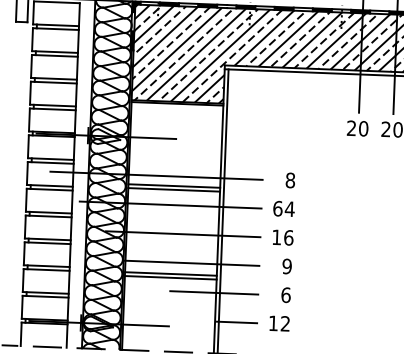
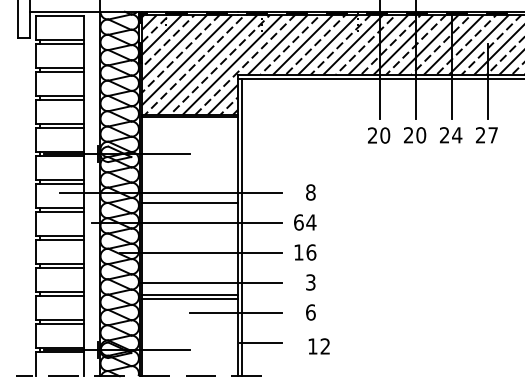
line: (173, 189) -> (189, 206), removed
text: (286, 266) -> (310, 282), 9 -> 3
text: (278, 323) -> (318, 346), moved

